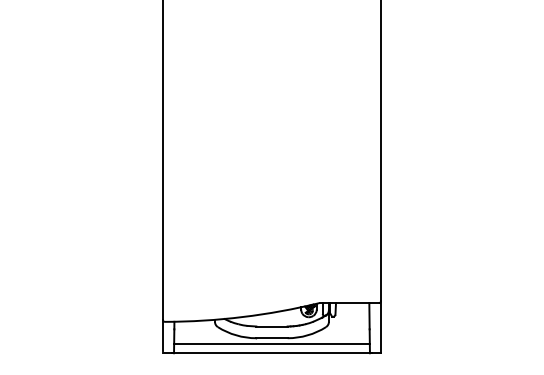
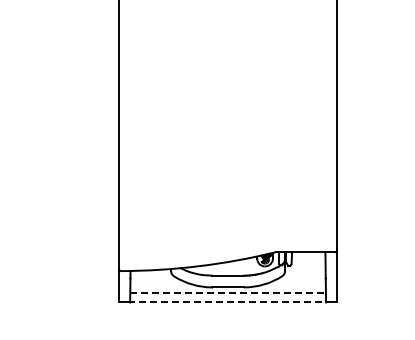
line: (272, 343) -> (228, 292), solid -> dashed
line: (272, 353) -> (228, 302), solid -> dashed

